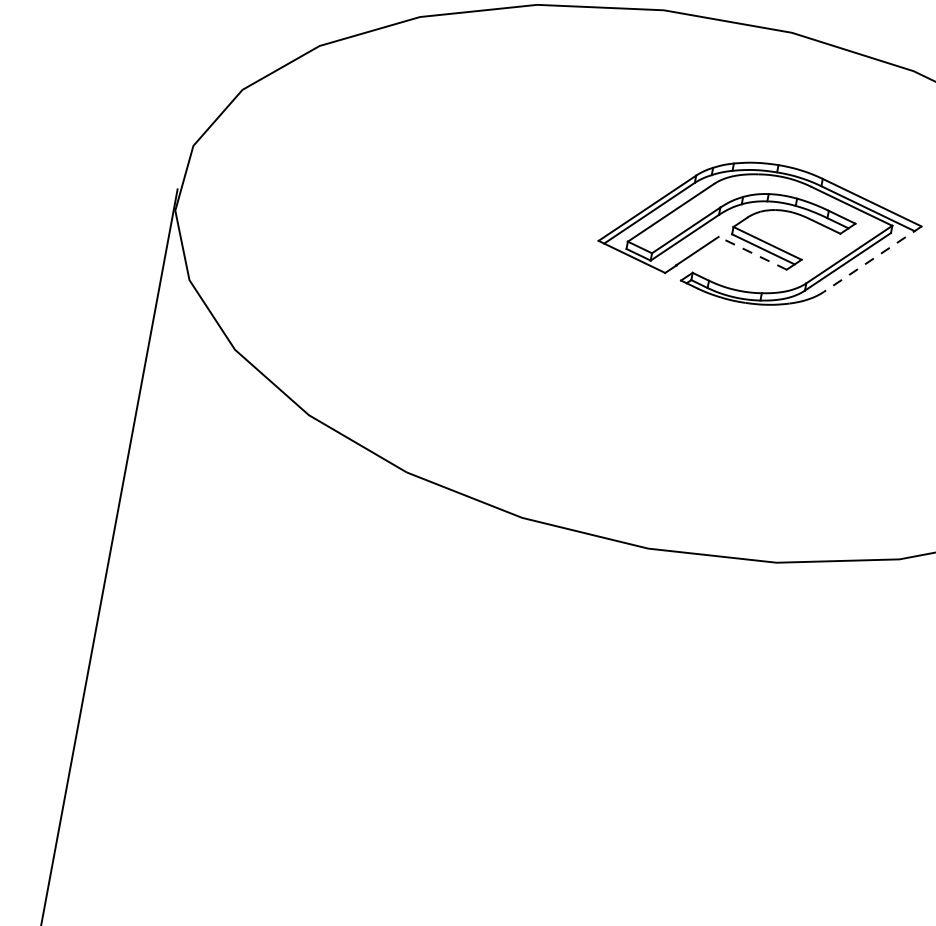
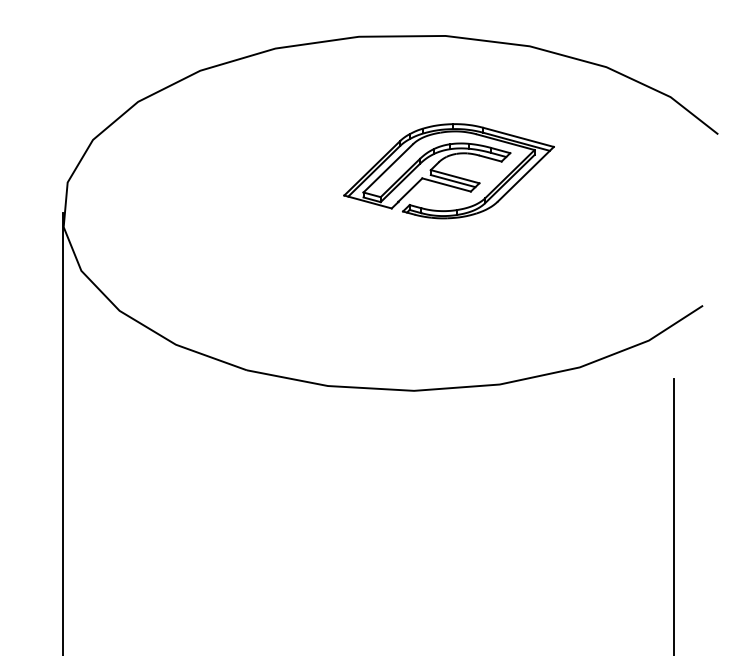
line: (752, 252) -> (446, 184), dashed -> solid
line: (872, 259) -> (525, 174), dashed -> solid

